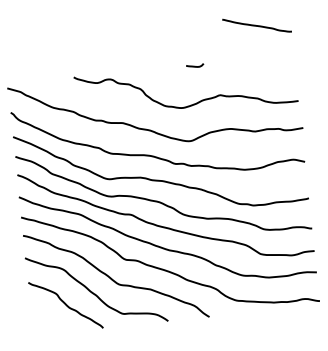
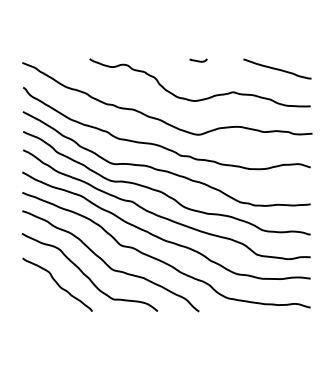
line: (257, 25) -> (277, 68), moved
curve: (195, 65) -> (198, 60), moved

